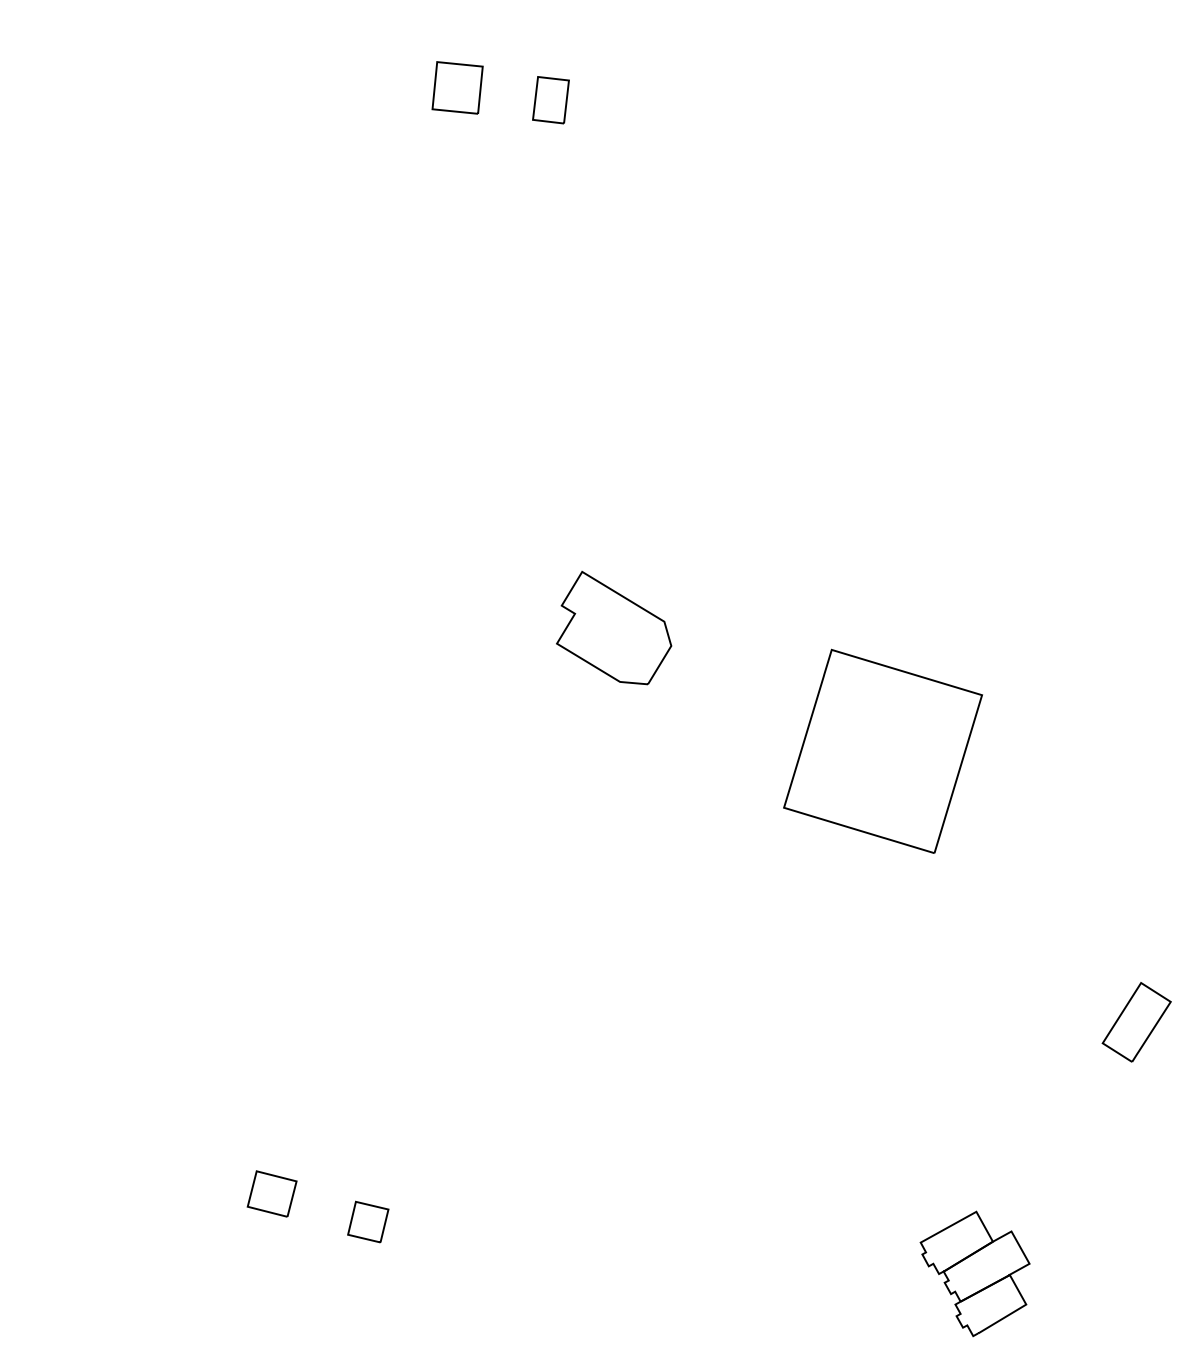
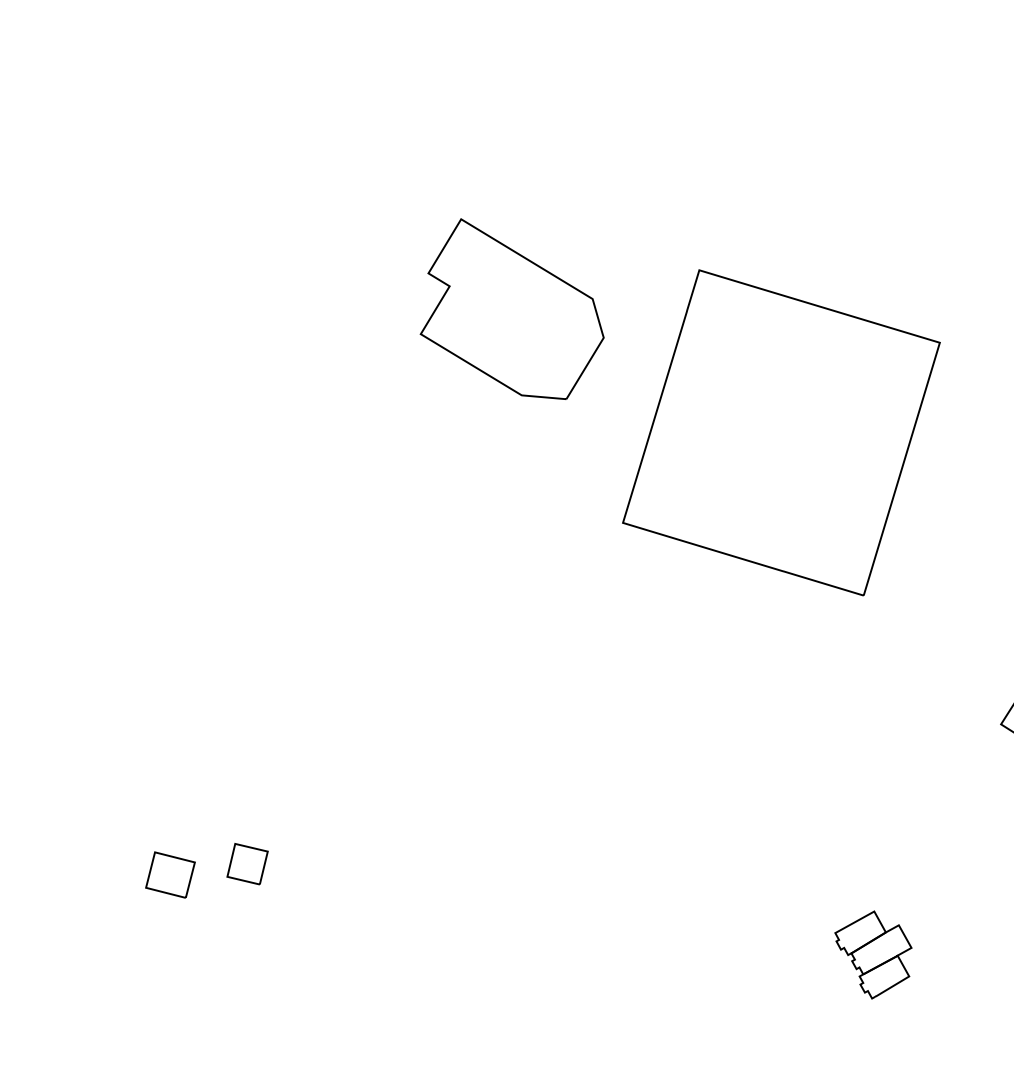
part: (614, 627) -> (512, 308), size x1.6
part: (882, 750) -> (780, 431), size x1.6
part: (368, 1221) -> (247, 863), moved
part: (974, 1273) -> (872, 954), size x0.7

